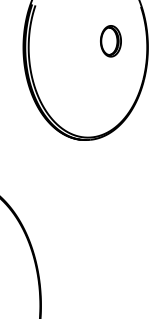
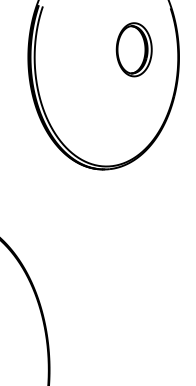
part: (110, 41) -> (133, 50), size x1.43

